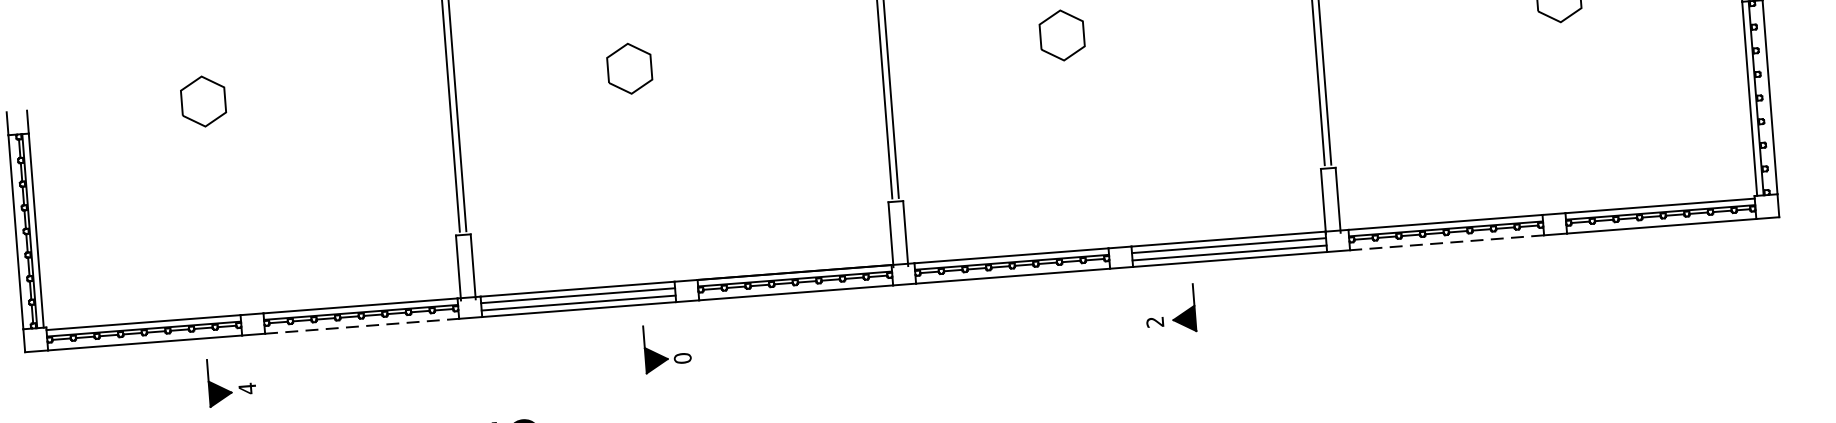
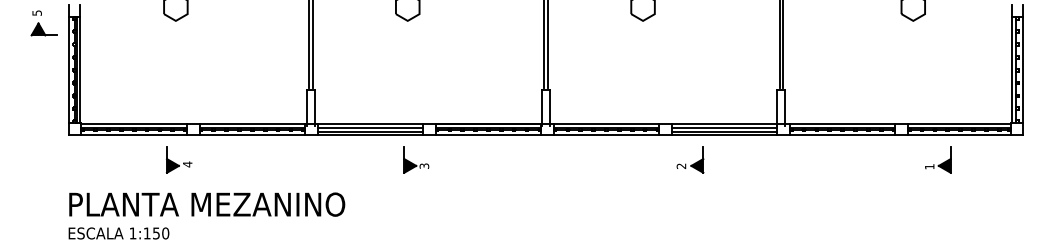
line: (1446, 242) -> (842, 135), dashed -> solid
part: (1626, 273) -> (938, 159), added
line: (362, 326) -> (252, 135), dashed -> solid
text: (683, 358) -> (424, 166), 0 -> 3

